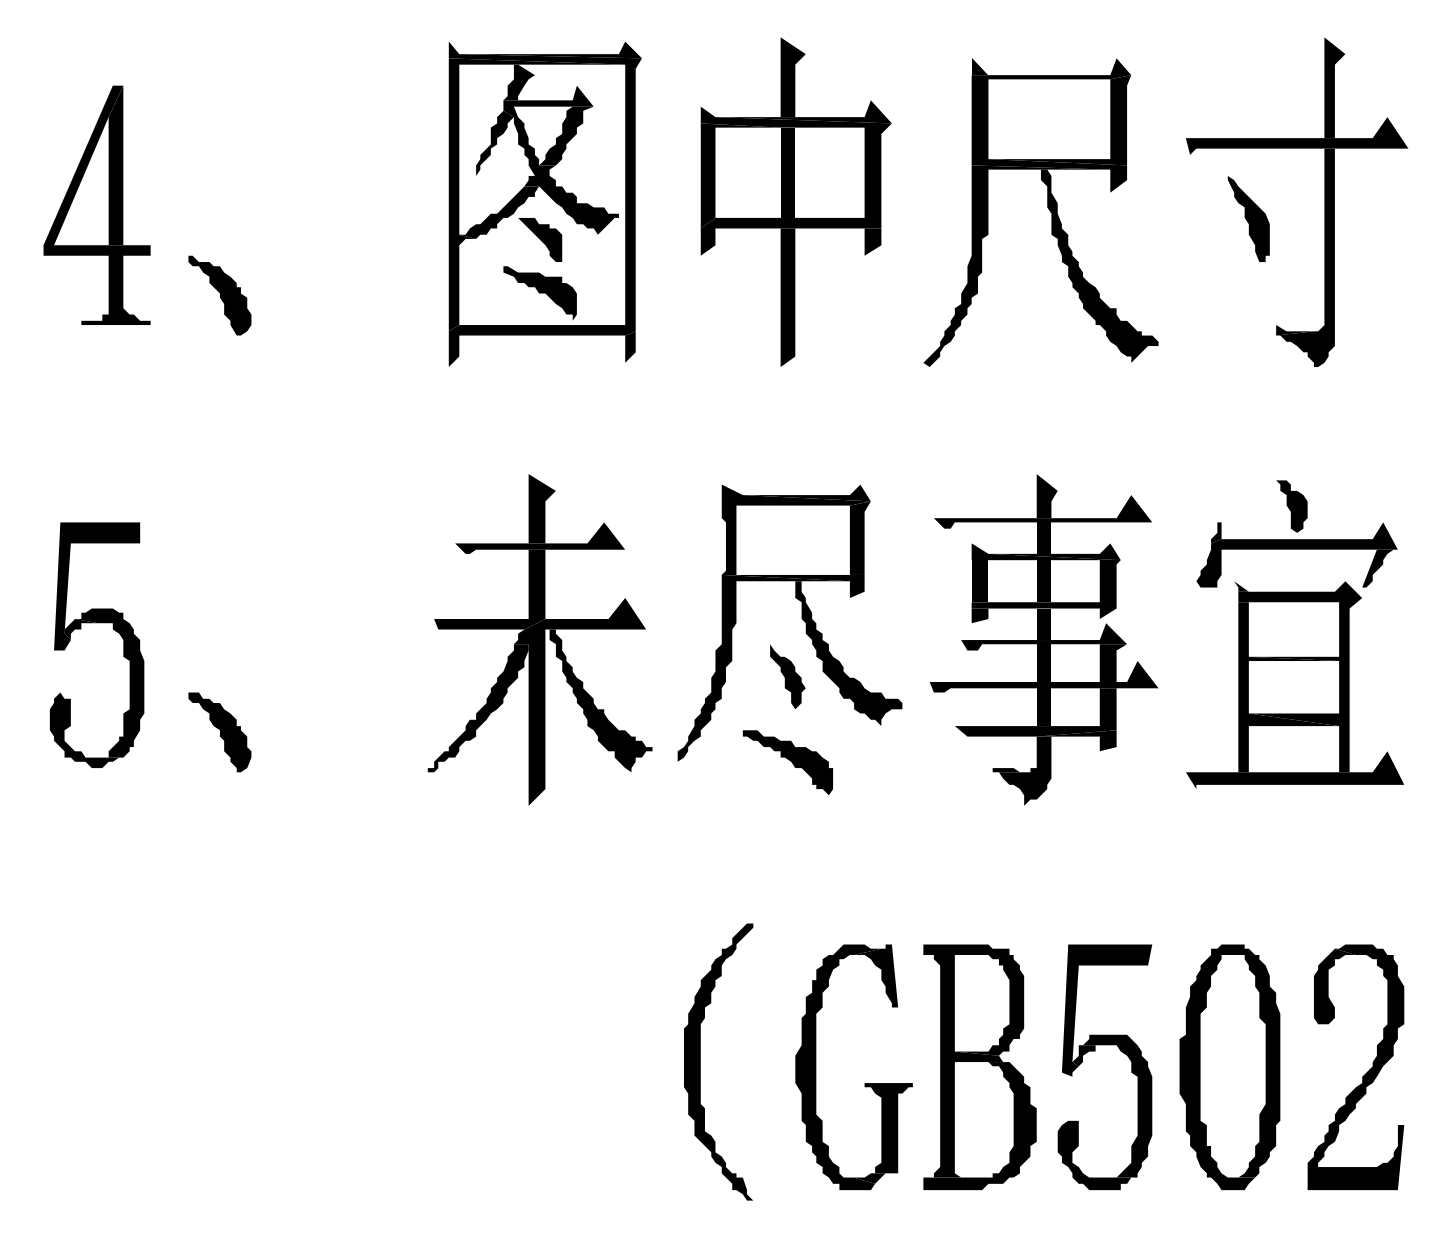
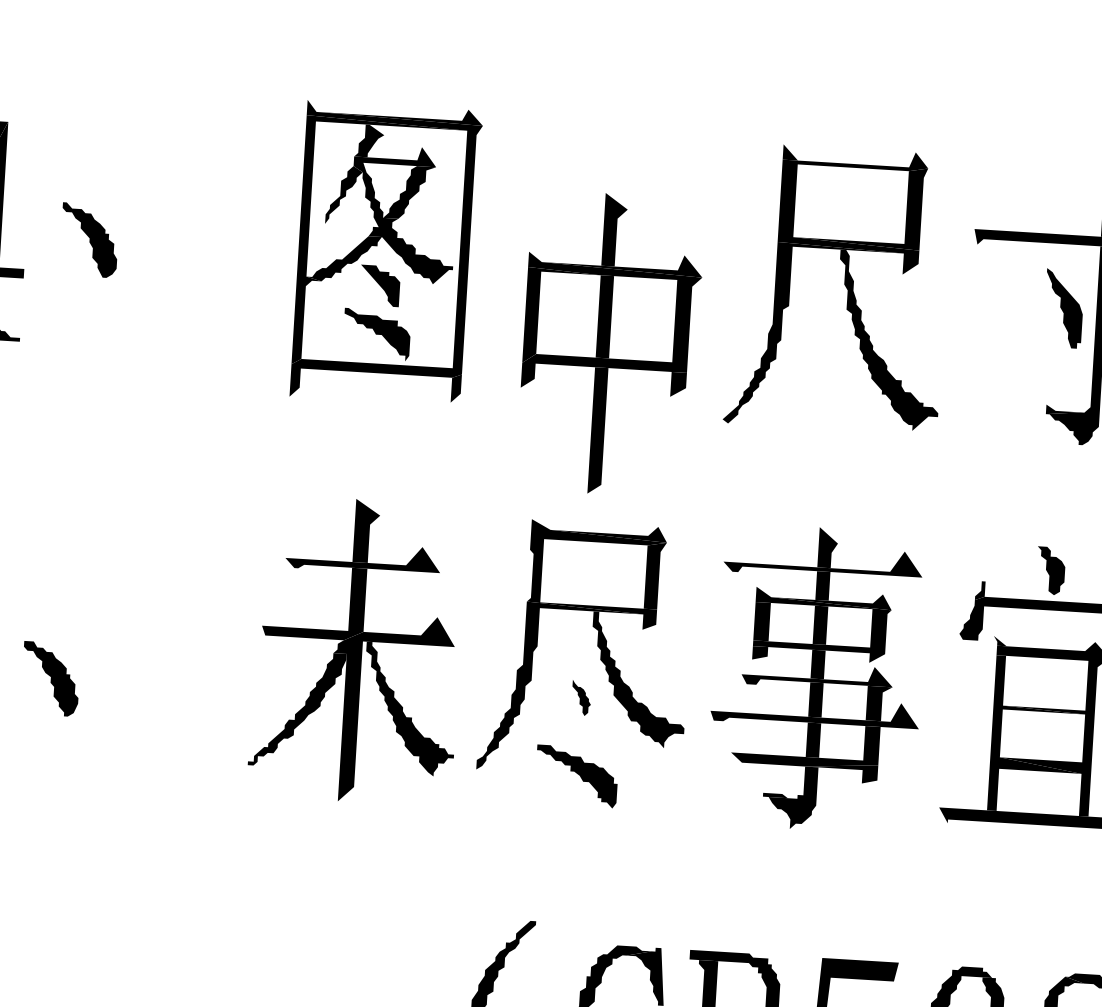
part: (795, 201) -> (610, 343), moved
part: (1248, 218) -> (1063, 308), moved
part: (219, 295) -> (89, 240), moved
part: (787, 676) -> (581, 697), size x0.6
part: (219, 732) -> (50, 679), moved

